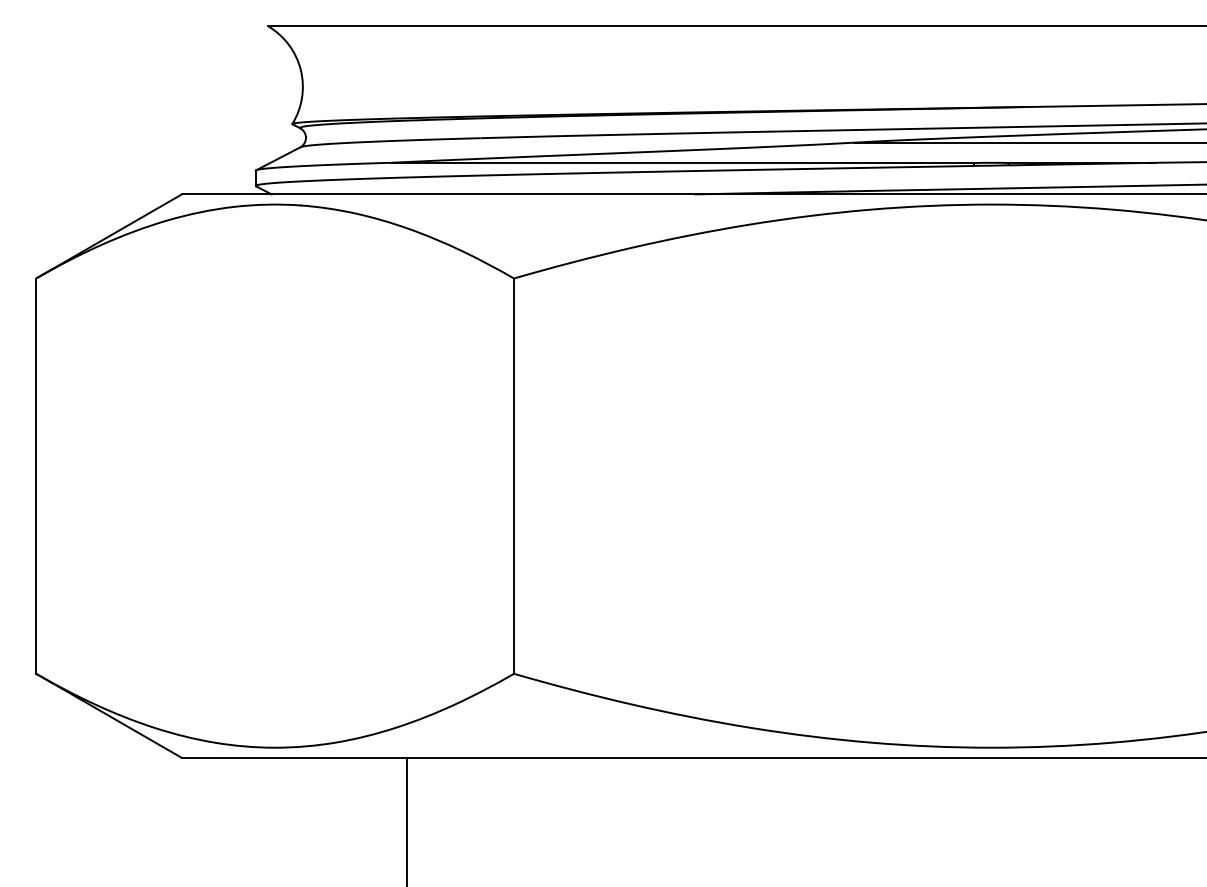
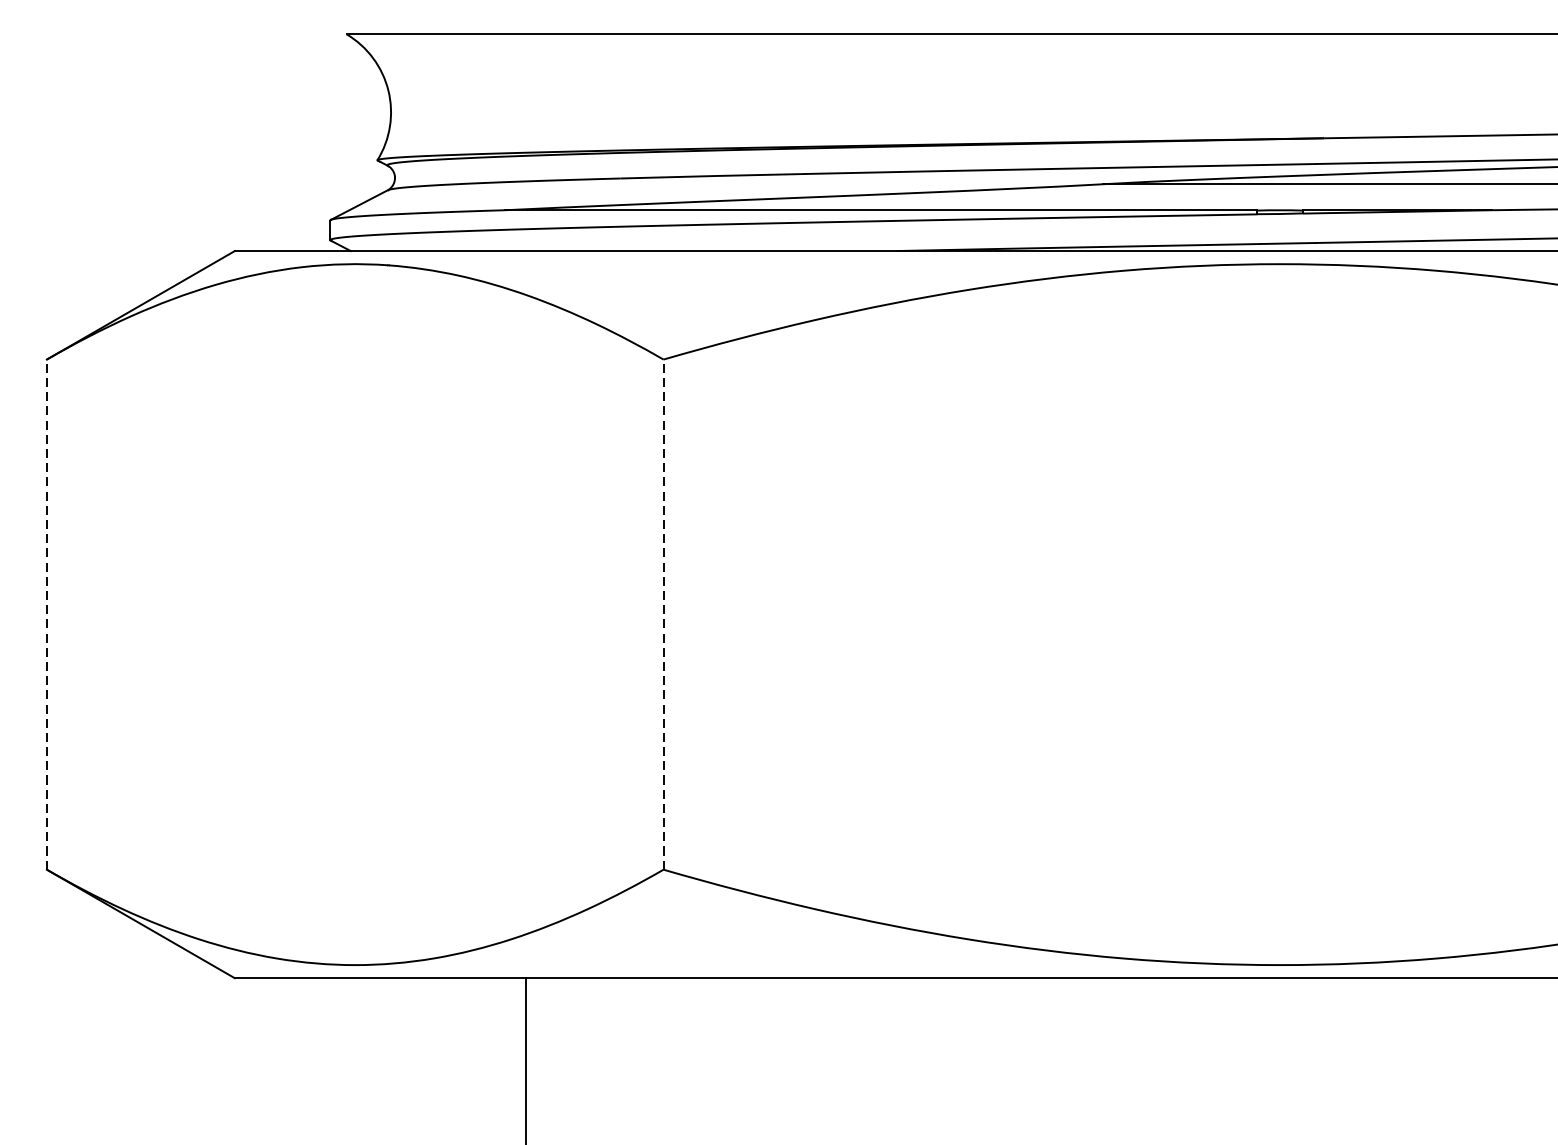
line: (36, 476) -> (47, 615), solid -> dashed
line: (514, 476) -> (664, 615), solid -> dashed

